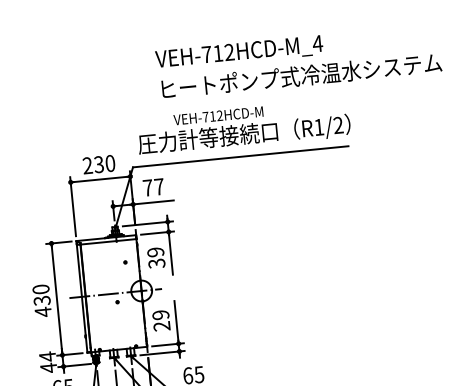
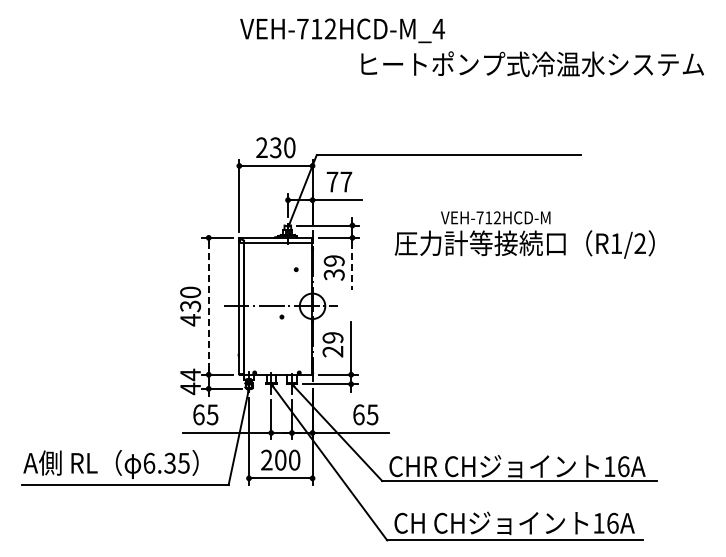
text: (239, 52) -> (342, 30), moved
text: (243, 127) -> (524, 234), moved
line: (171, 255) -> (352, 266), solid -> dashed
line: (56, 299) -> (208, 306), solid -> dashed

